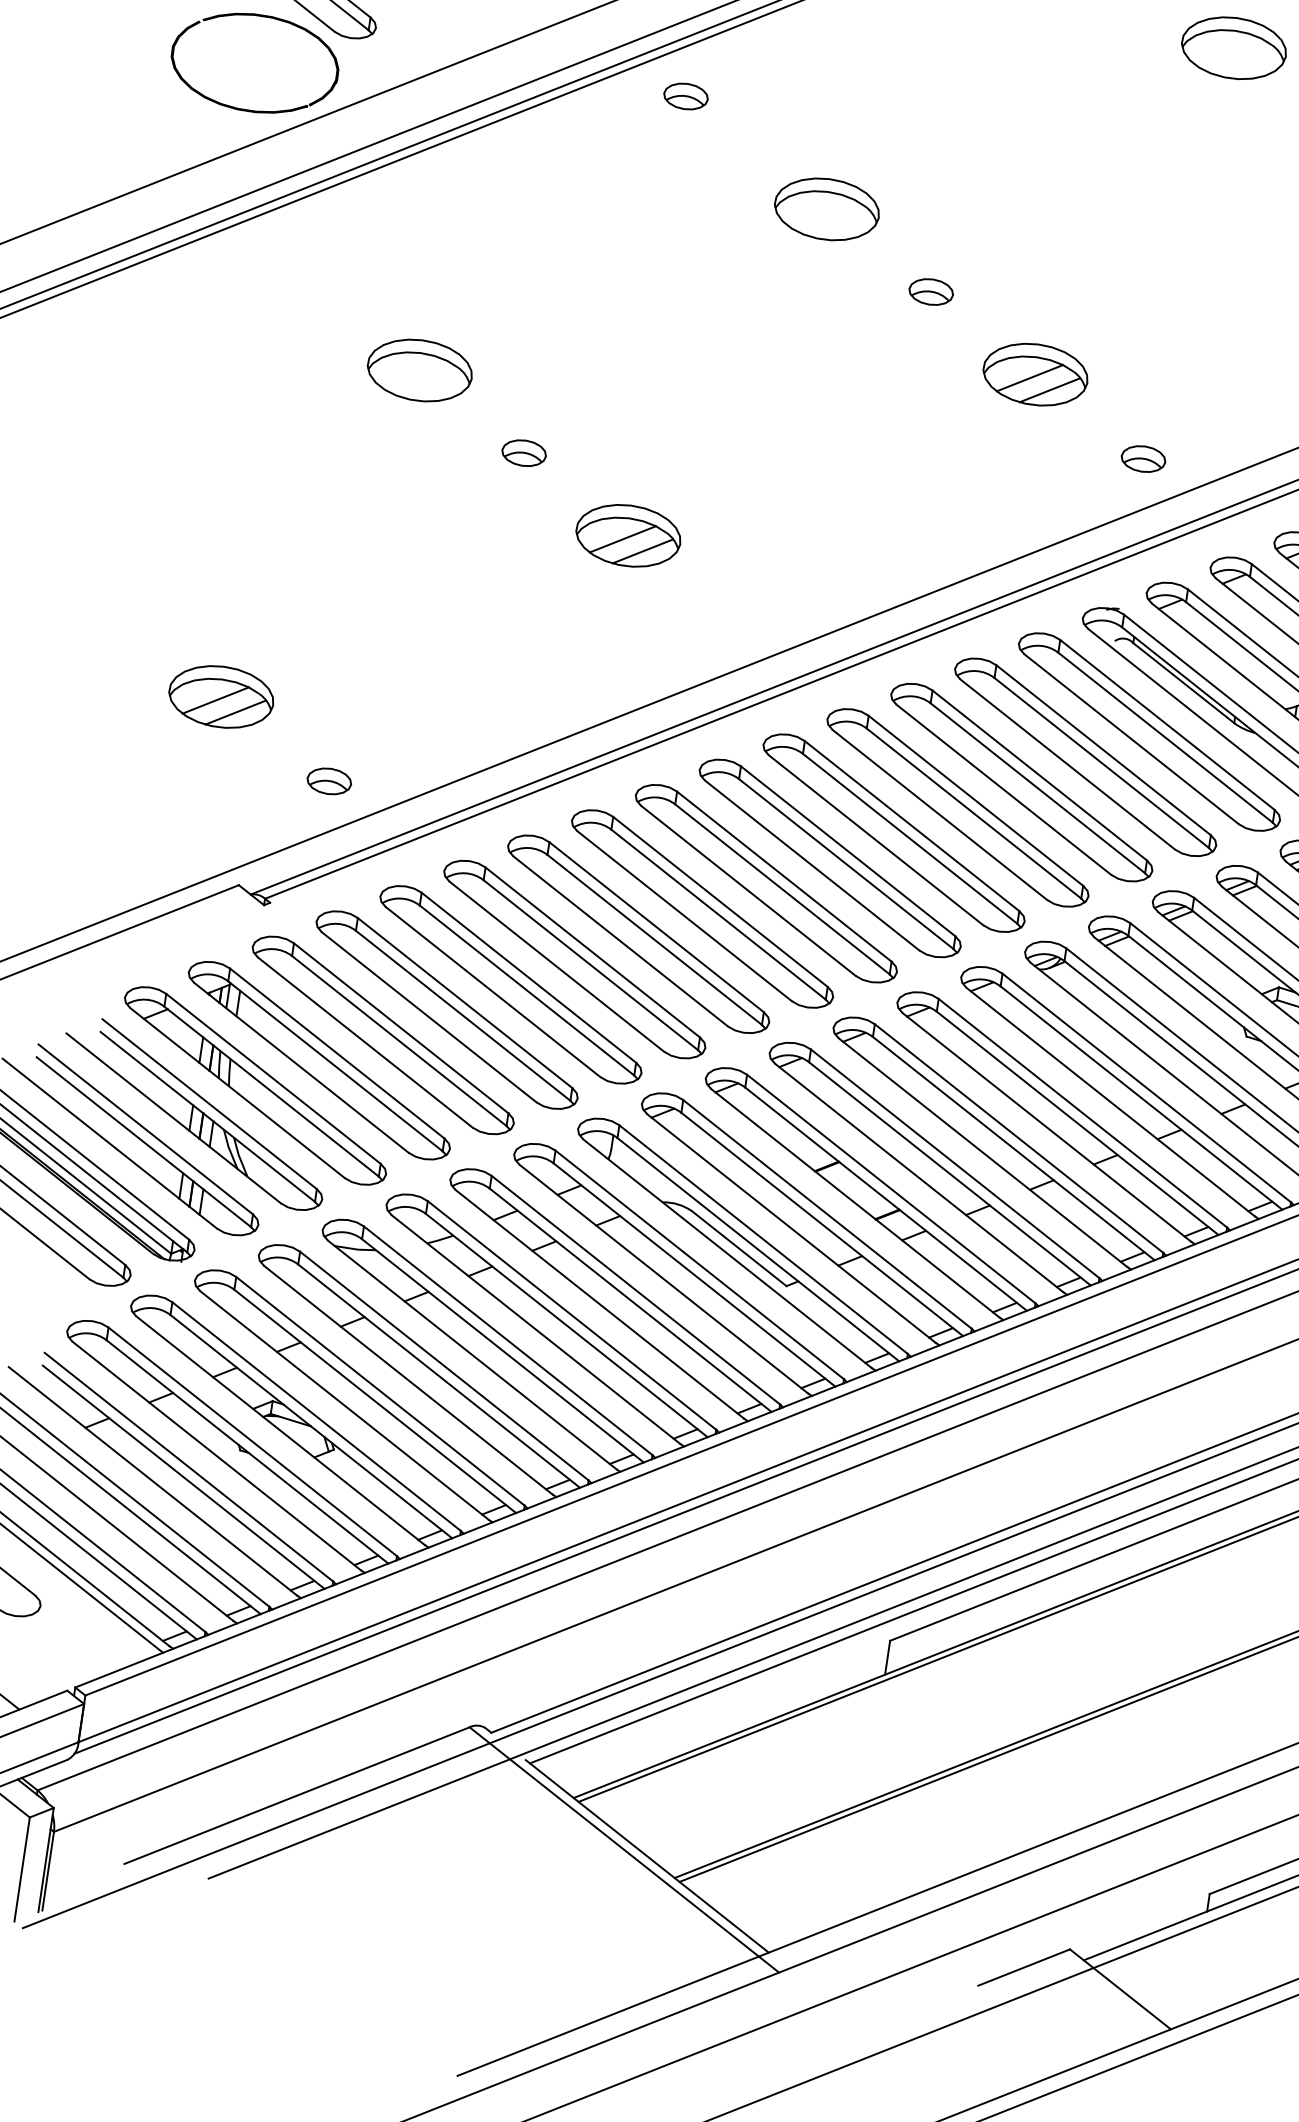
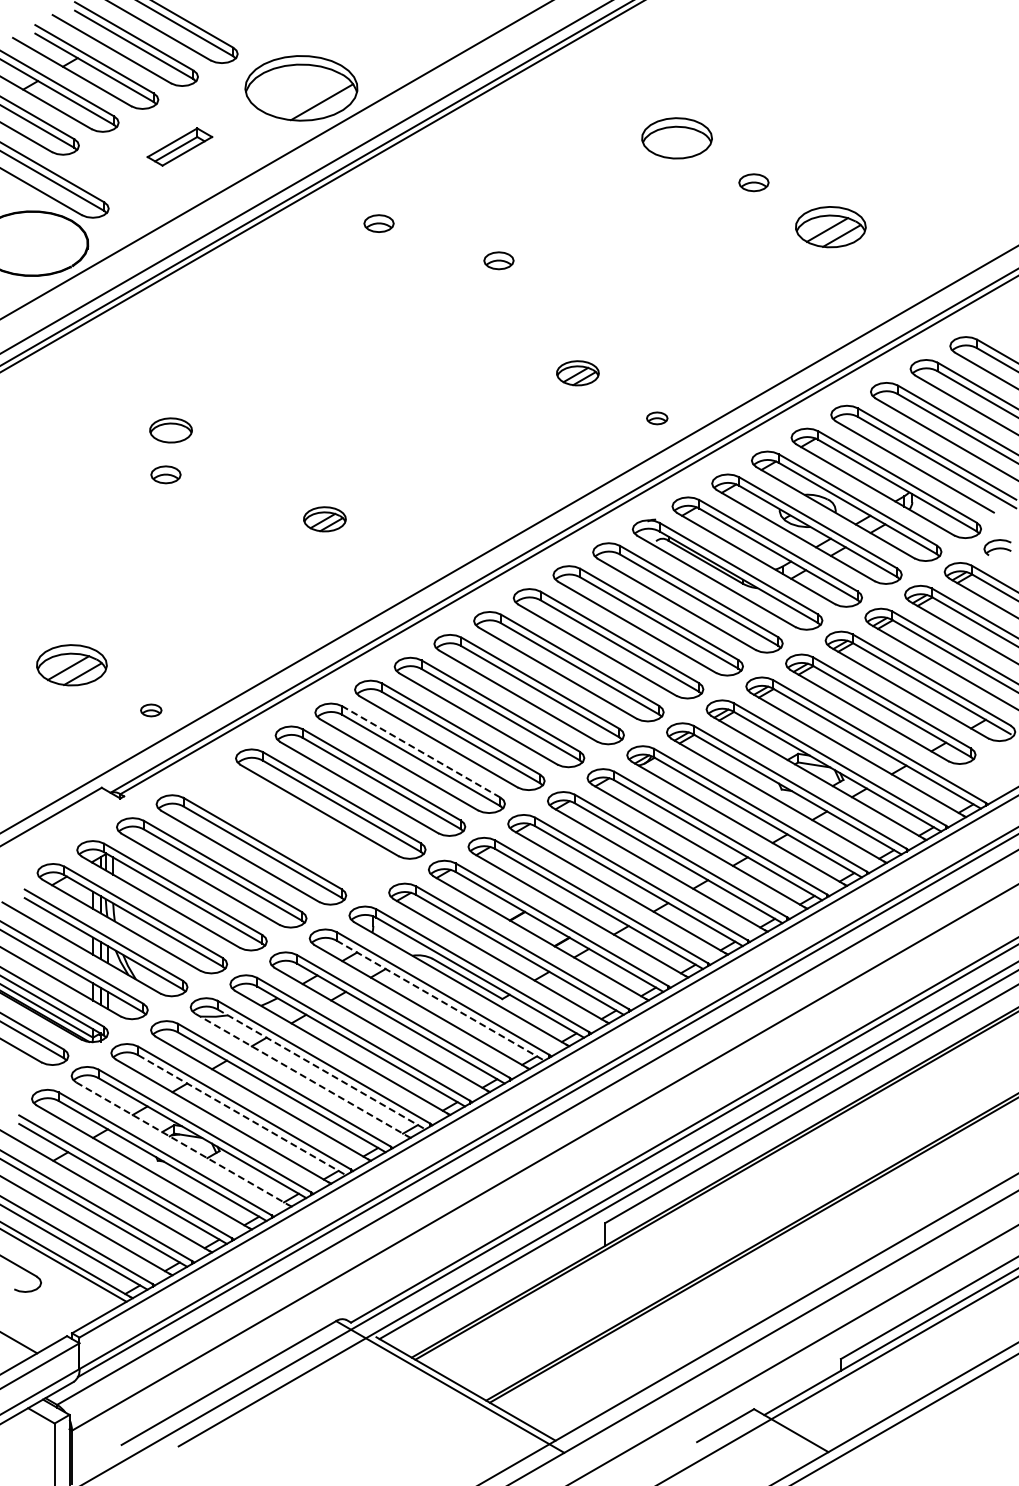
part: (685, 96) -> (378, 223), moved
part: (826, 209) -> (423, 284), removed
part: (930, 291) -> (498, 260), moved
part: (418, 370) -> (170, 430), size x0.6
part: (1034, 375) -> (577, 373), size x0.6
part: (523, 452) -> (165, 474), moved
part: (1142, 459) -> (656, 418), size x0.7
part: (627, 536) -> (324, 519), size x0.6
part: (328, 781) -> (150, 710), size x0.7
line: (719, 901) -> (420, 751), solid -> dashed
part: (510, 983) -> (290, 826), removed
line: (694, 1274) -> (440, 1000), solid -> dashed
line: (502, 1351) -> (321, 1069), solid -> dashed
line: (471, 1355) -> (301, 1075), solid -> dashed
line: (375, 1401) -> (242, 1115), solid -> dashed
line: (280, 1430) -> (182, 1143), solid -> dashed

